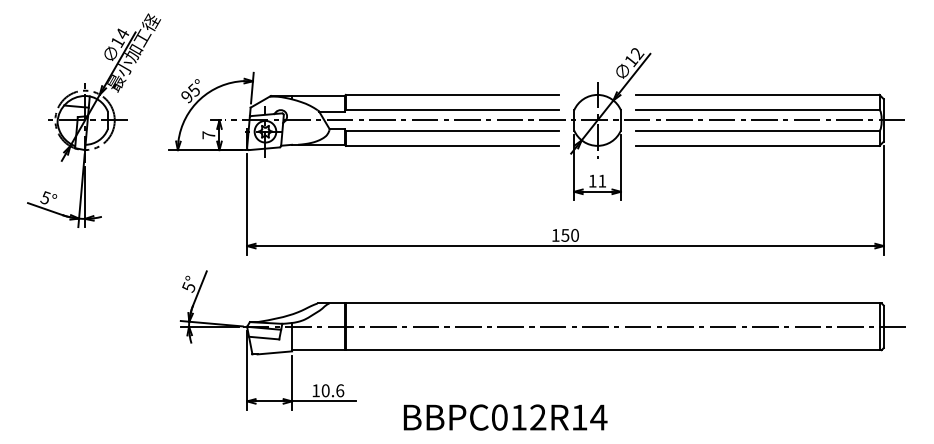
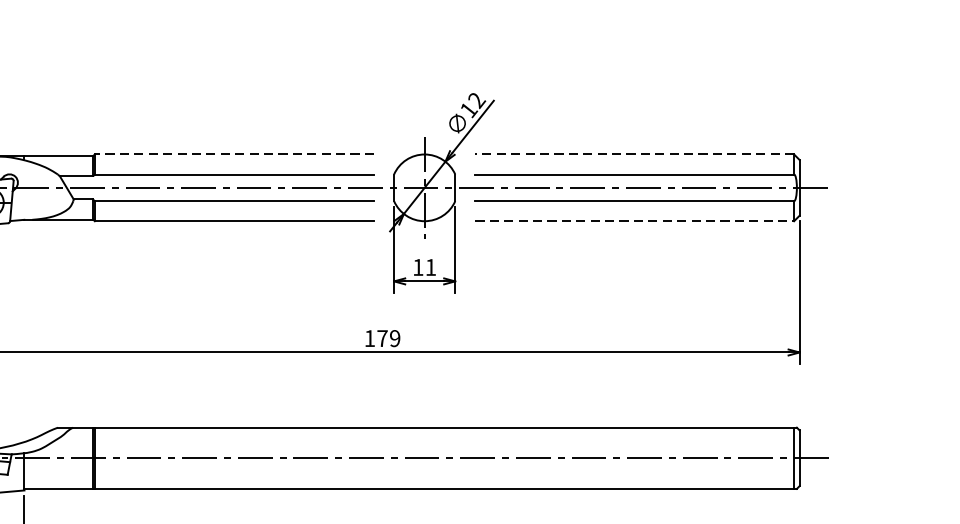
line: (452, 94) -> (234, 153), solid -> dashed
line: (757, 94) -> (634, 153), solid -> dashed
line: (757, 145) -> (634, 220), solid -> dashed
text: (569, 235) -> (387, 338), 150 -> 179

